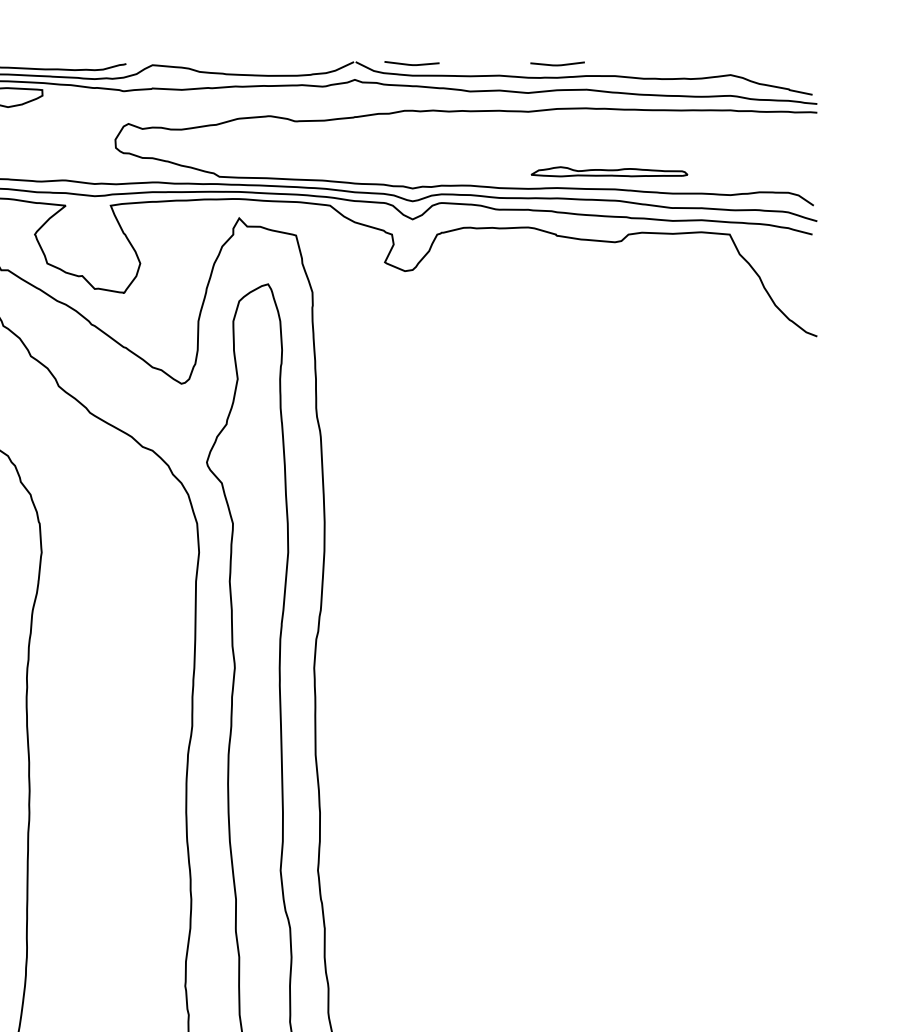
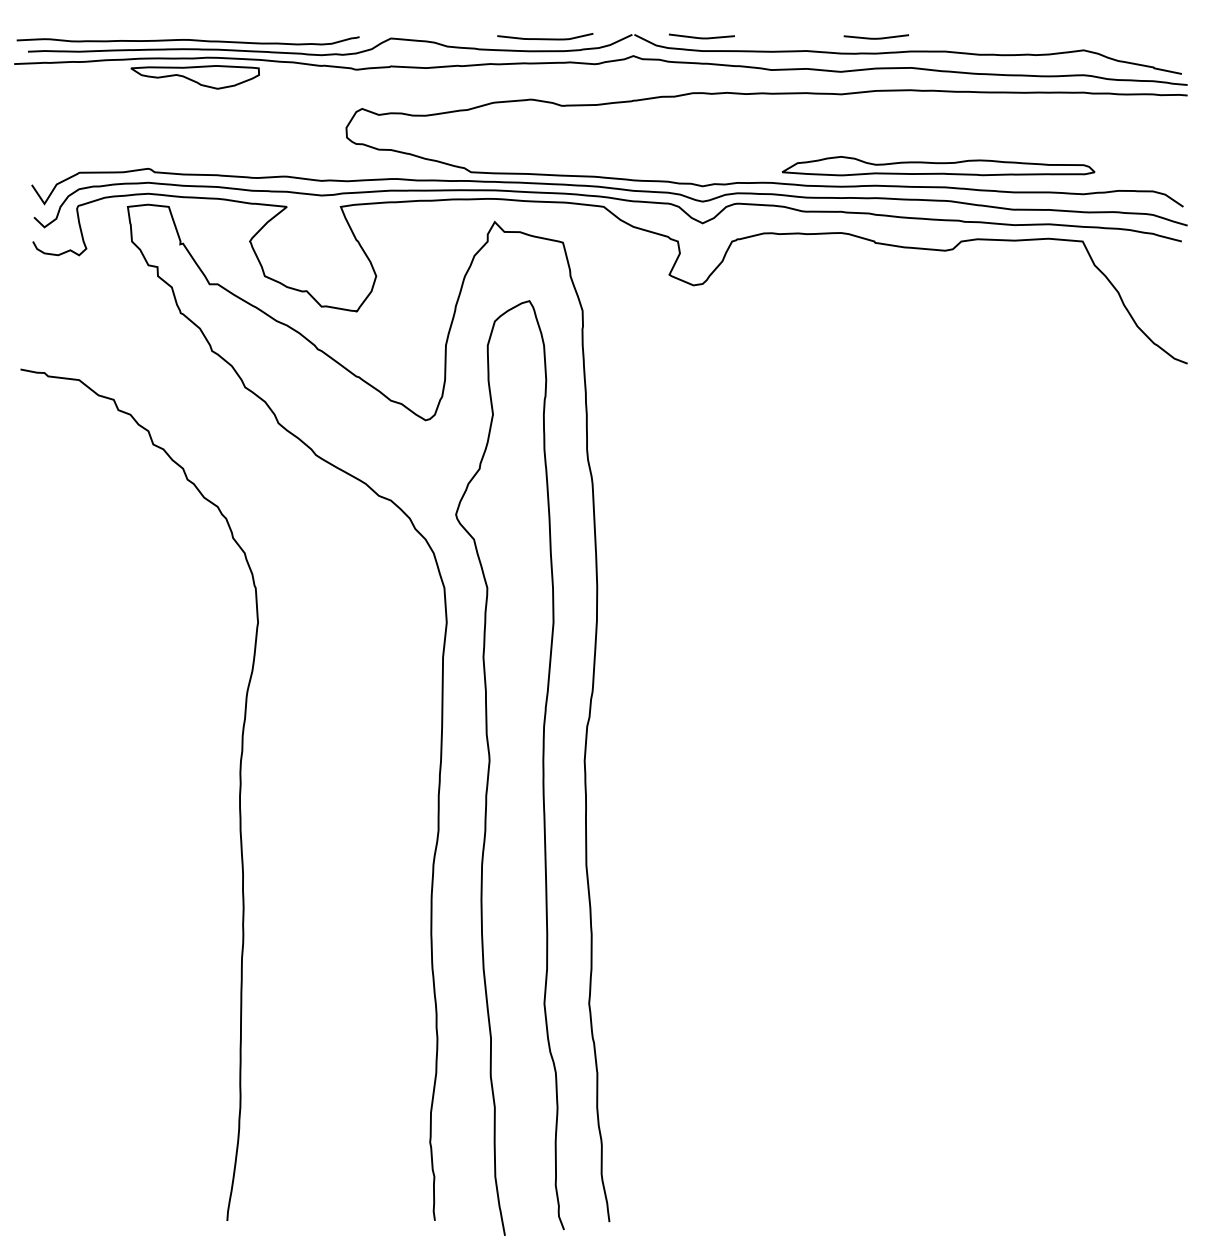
curve: (281, 65) -> (545, 38), added
part: (609, 171) -> (938, 166), size x1.67

